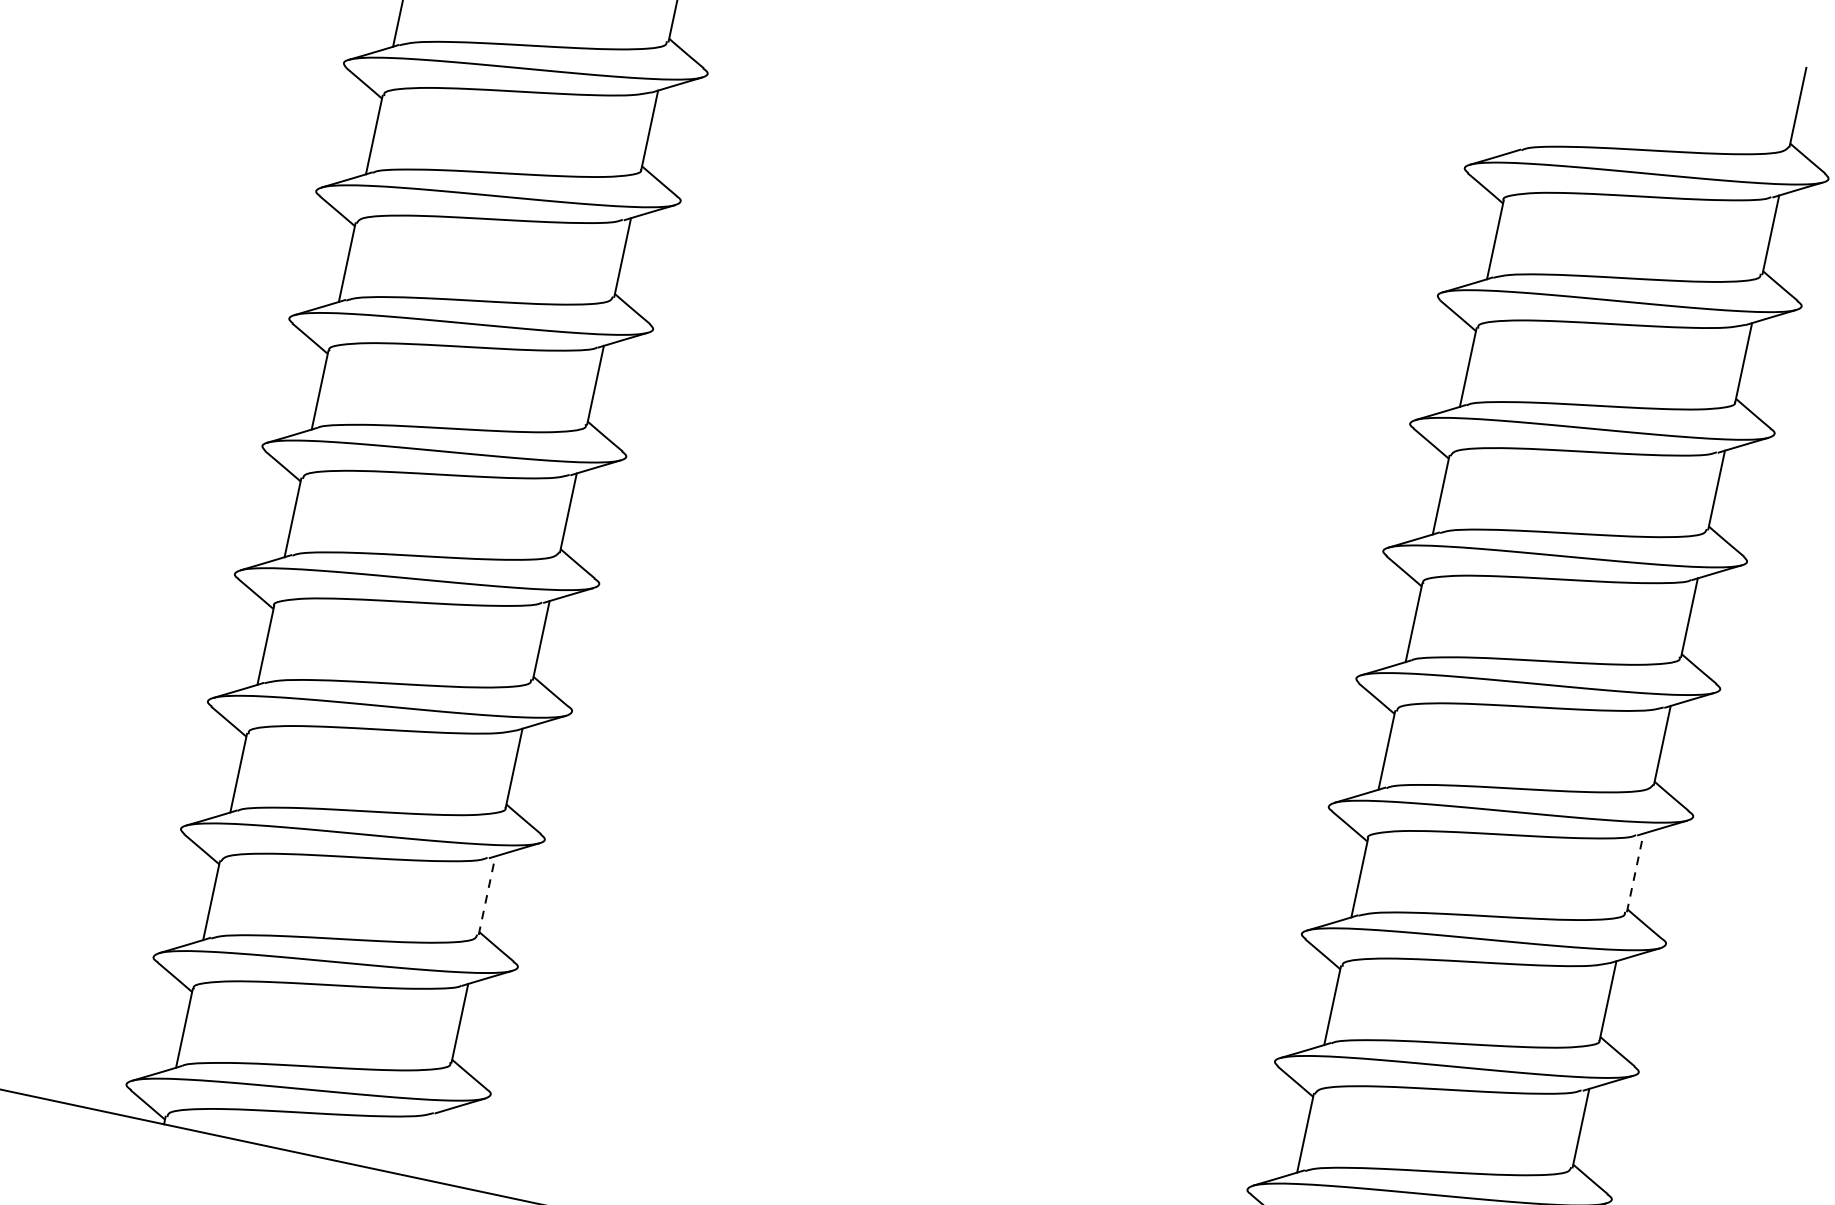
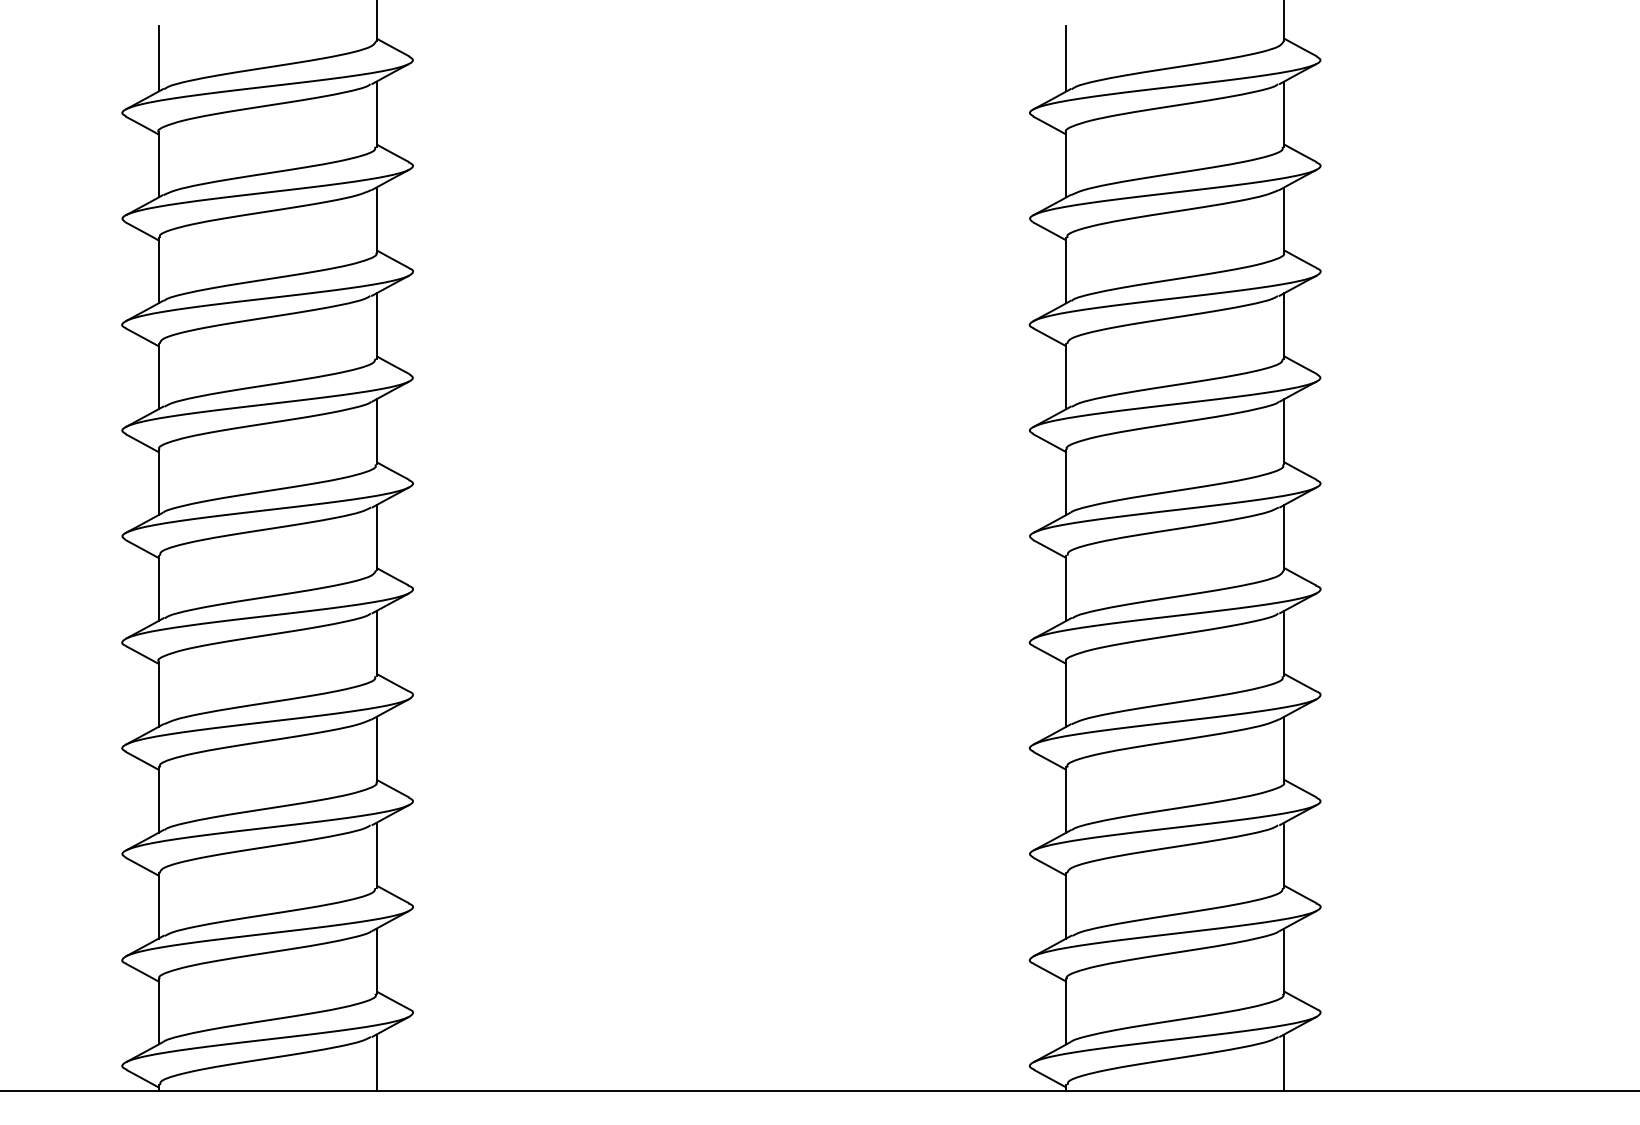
line: (1522, 111) -> (1066, 58), added
line: (1635, 872) -> (1284, 643), dashed -> solid
line: (486, 895) -> (376, 855), dashed -> solid
line: (433, 1145) -> (376, 1062), added

